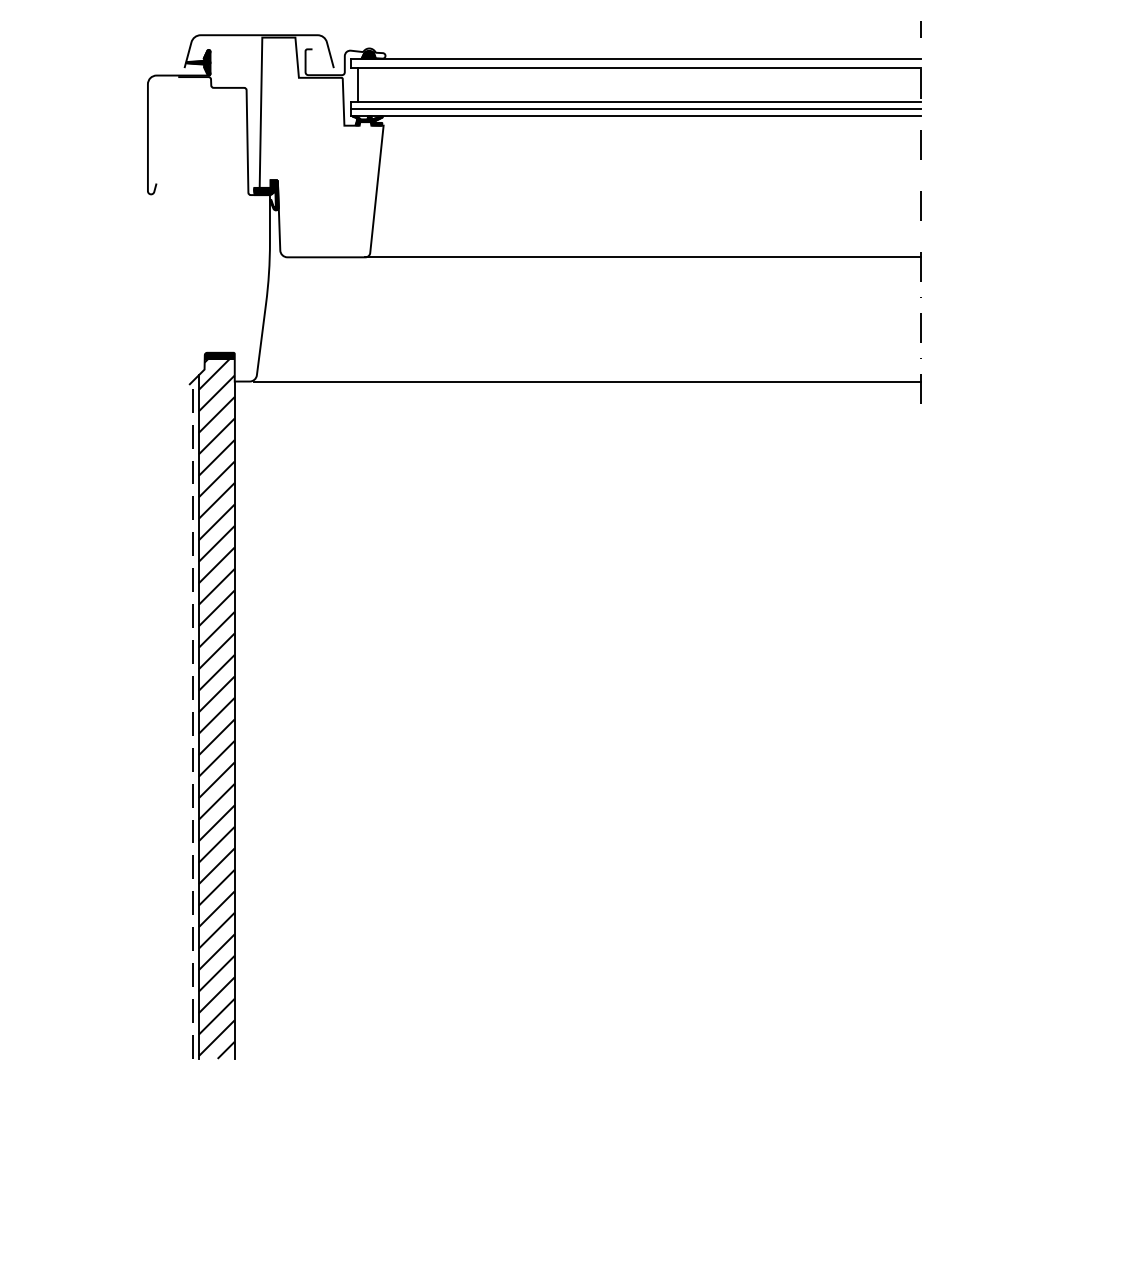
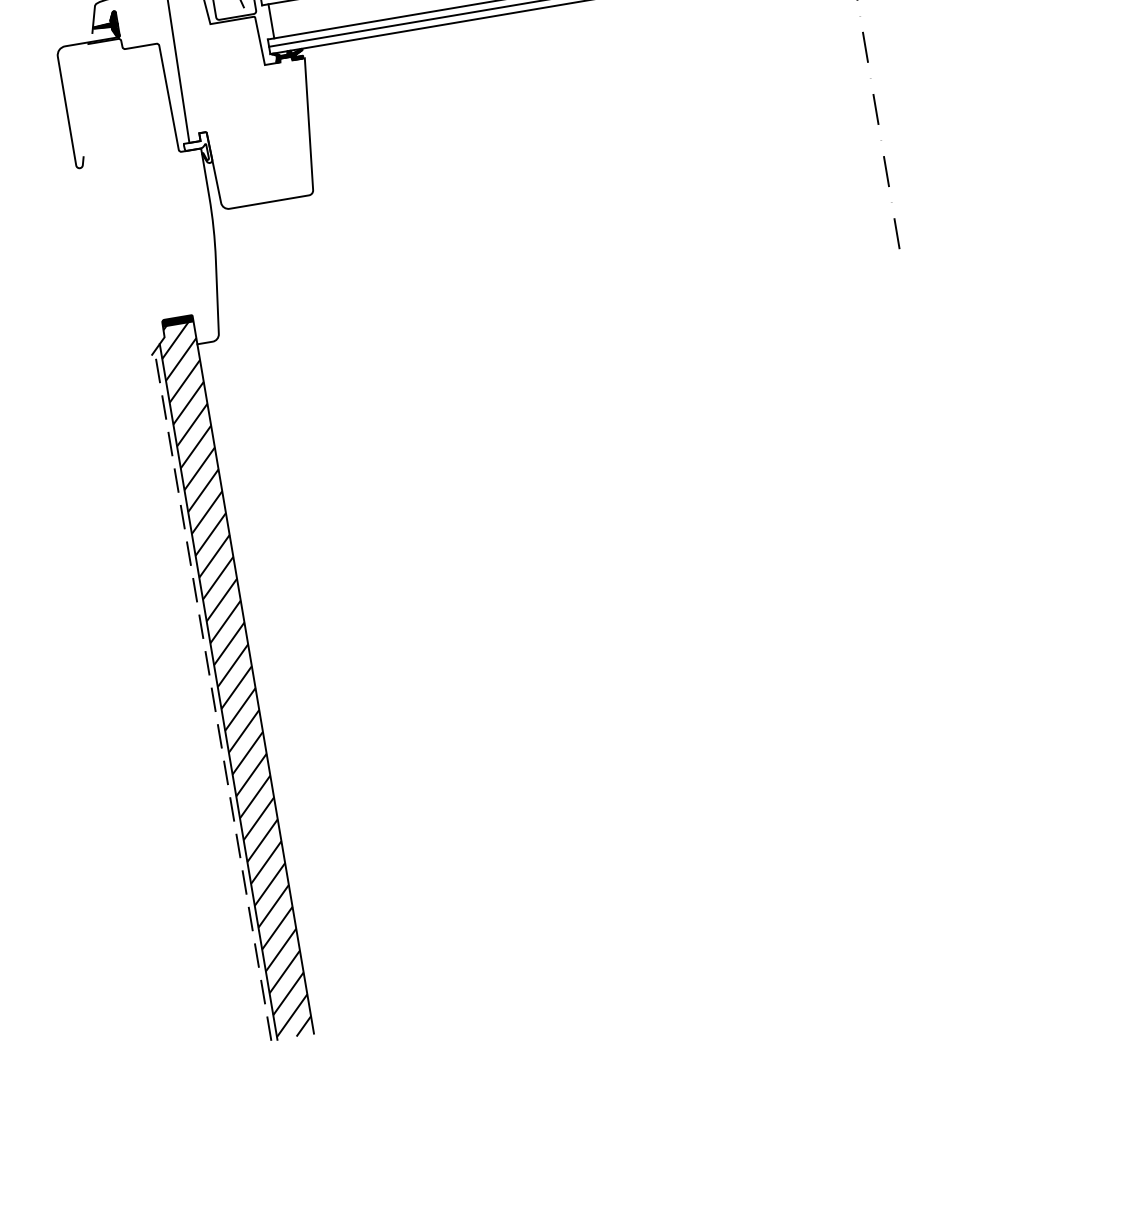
hatch: (266, 195) -> (197, 149), removed
line: (642, 257) -> (591, 147), removed
line: (587, 381) -> (556, 283), removed

